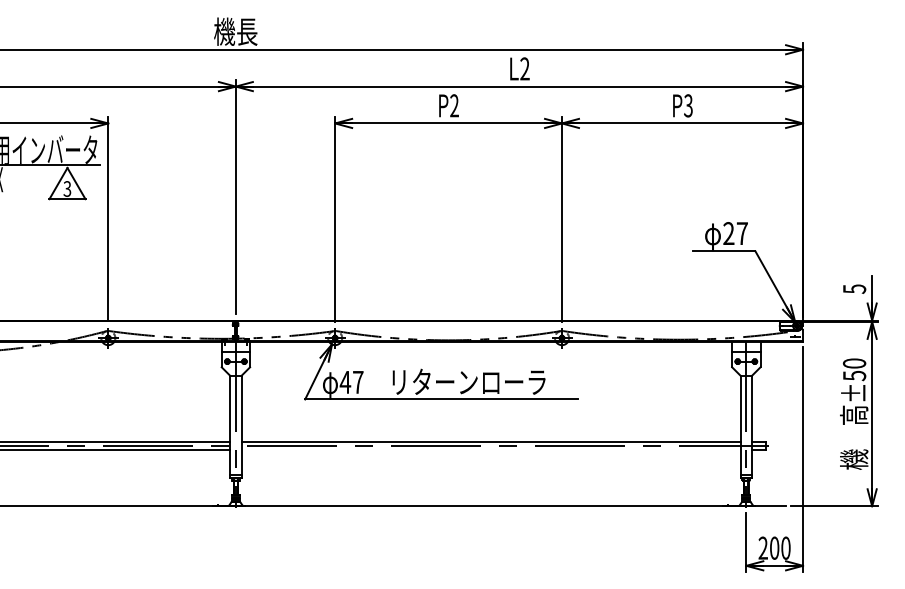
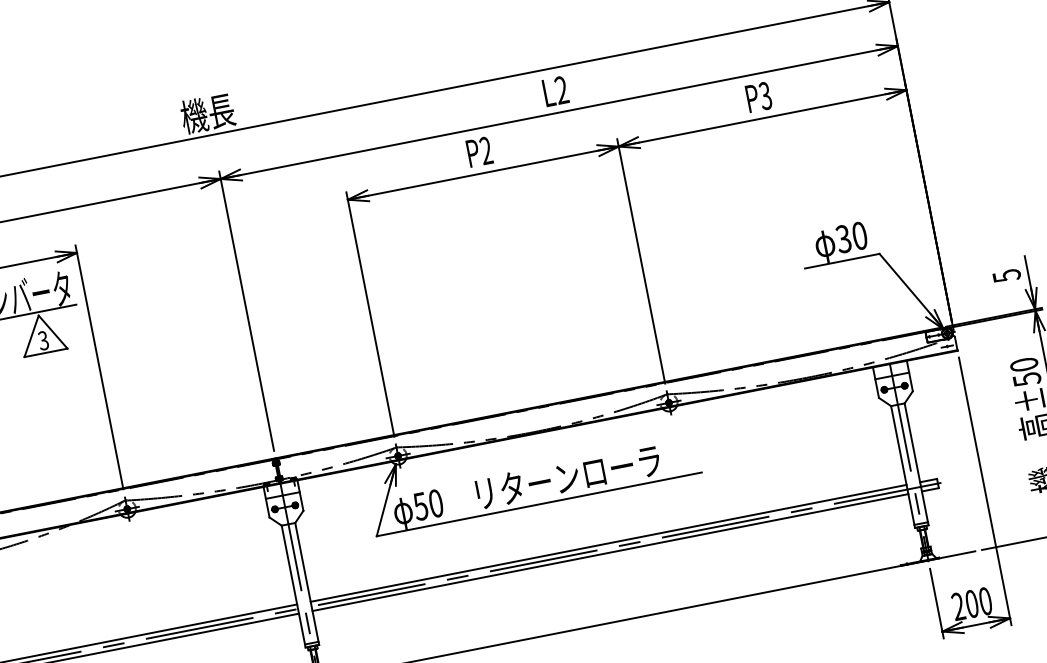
text: (735, 233) -> (851, 237), 27 -> 30
text: (351, 382) -> (428, 505), 47 -> 50
line: (490, 449) -> (609, 552), added

